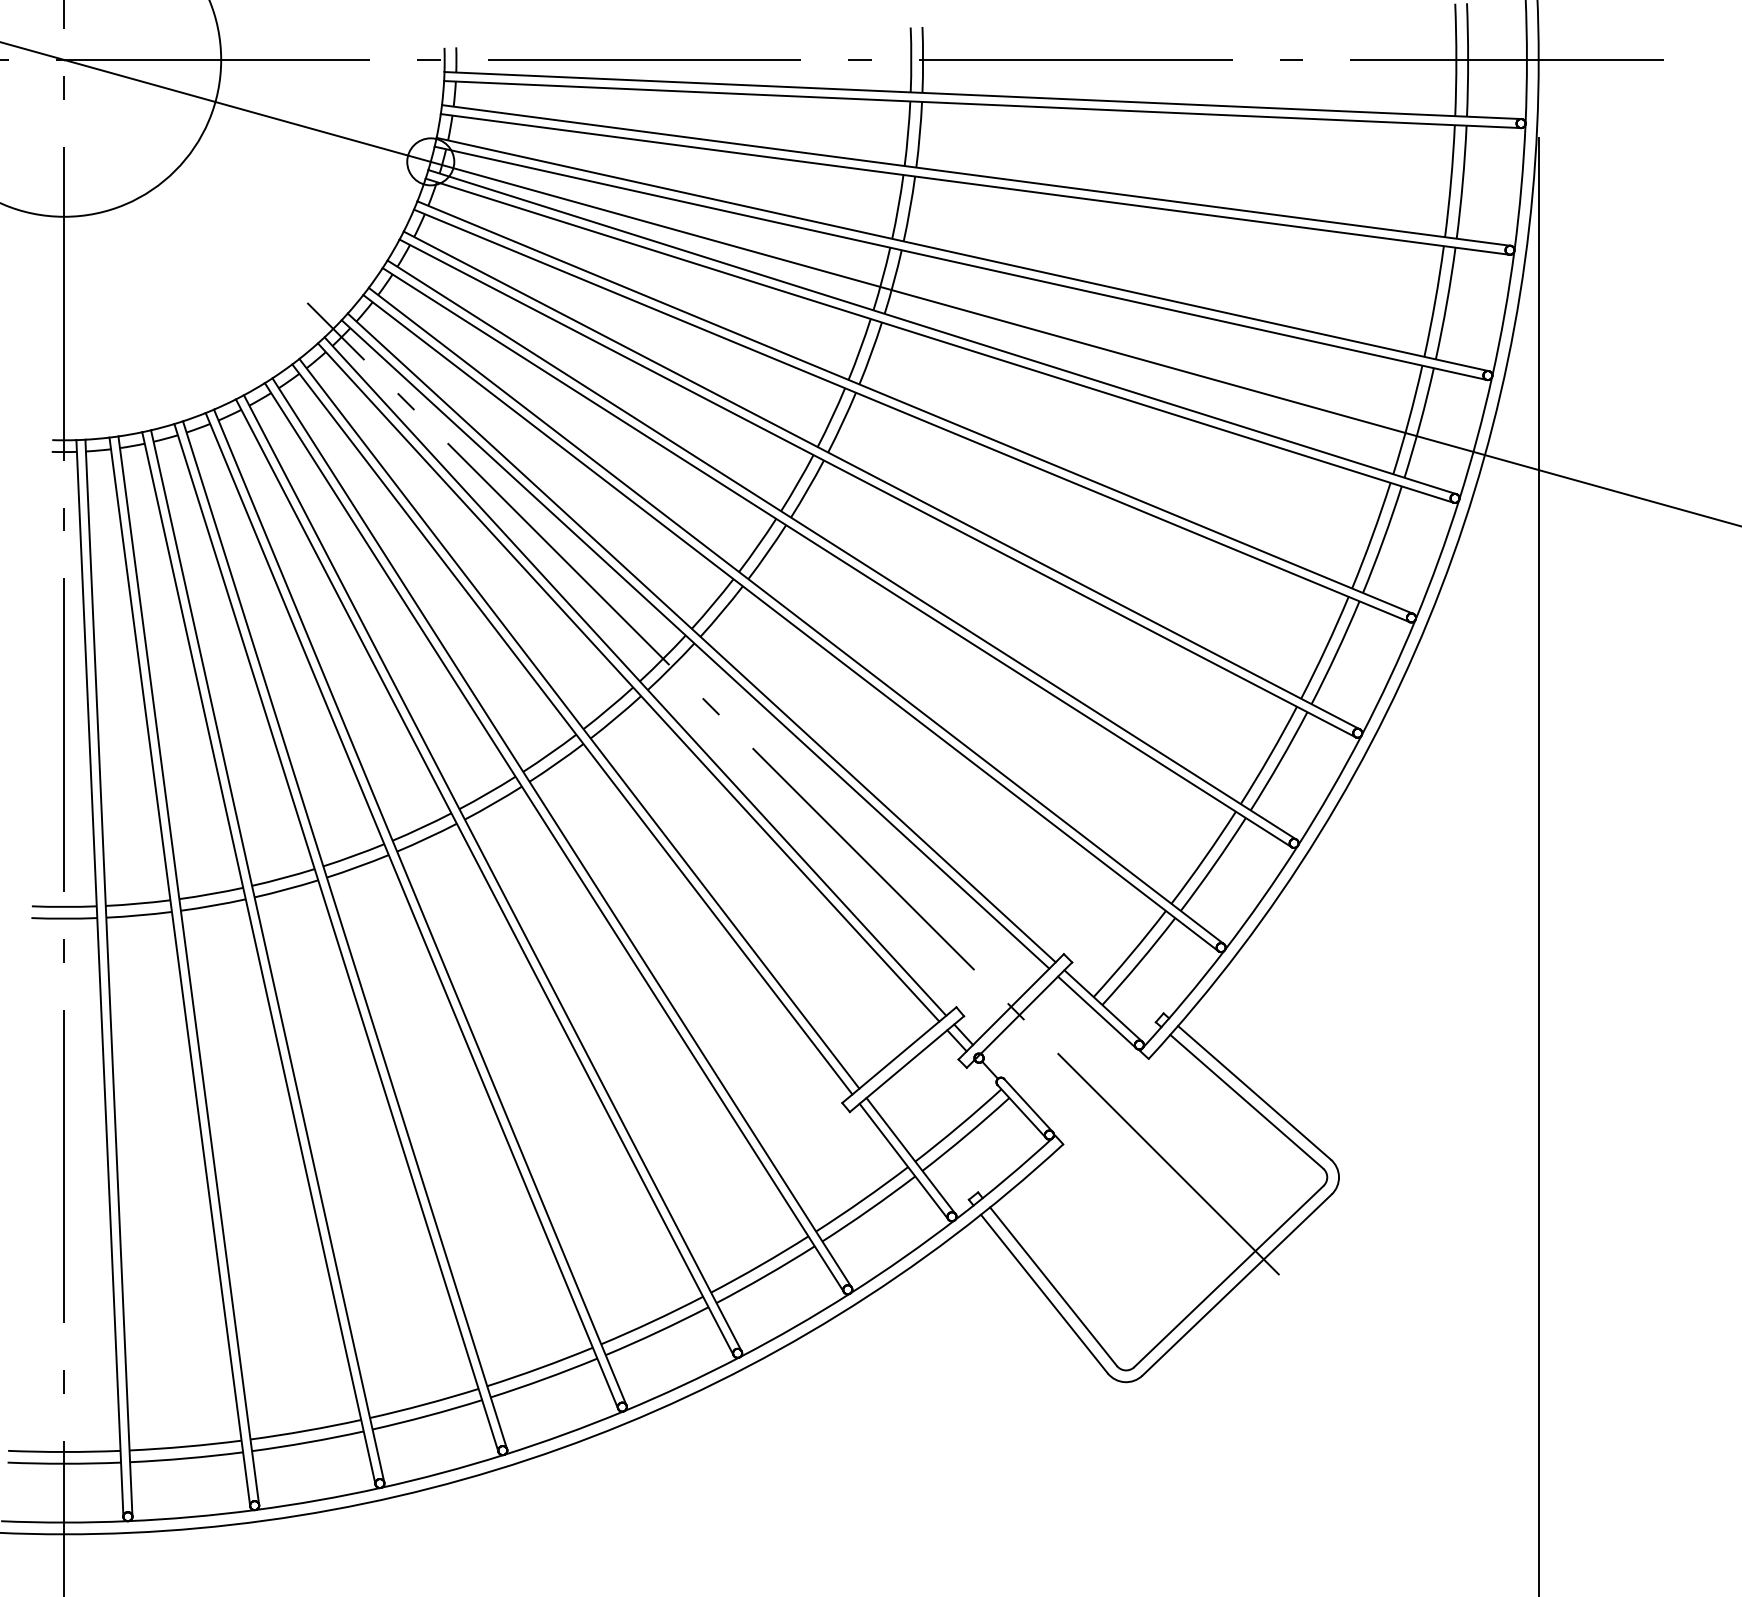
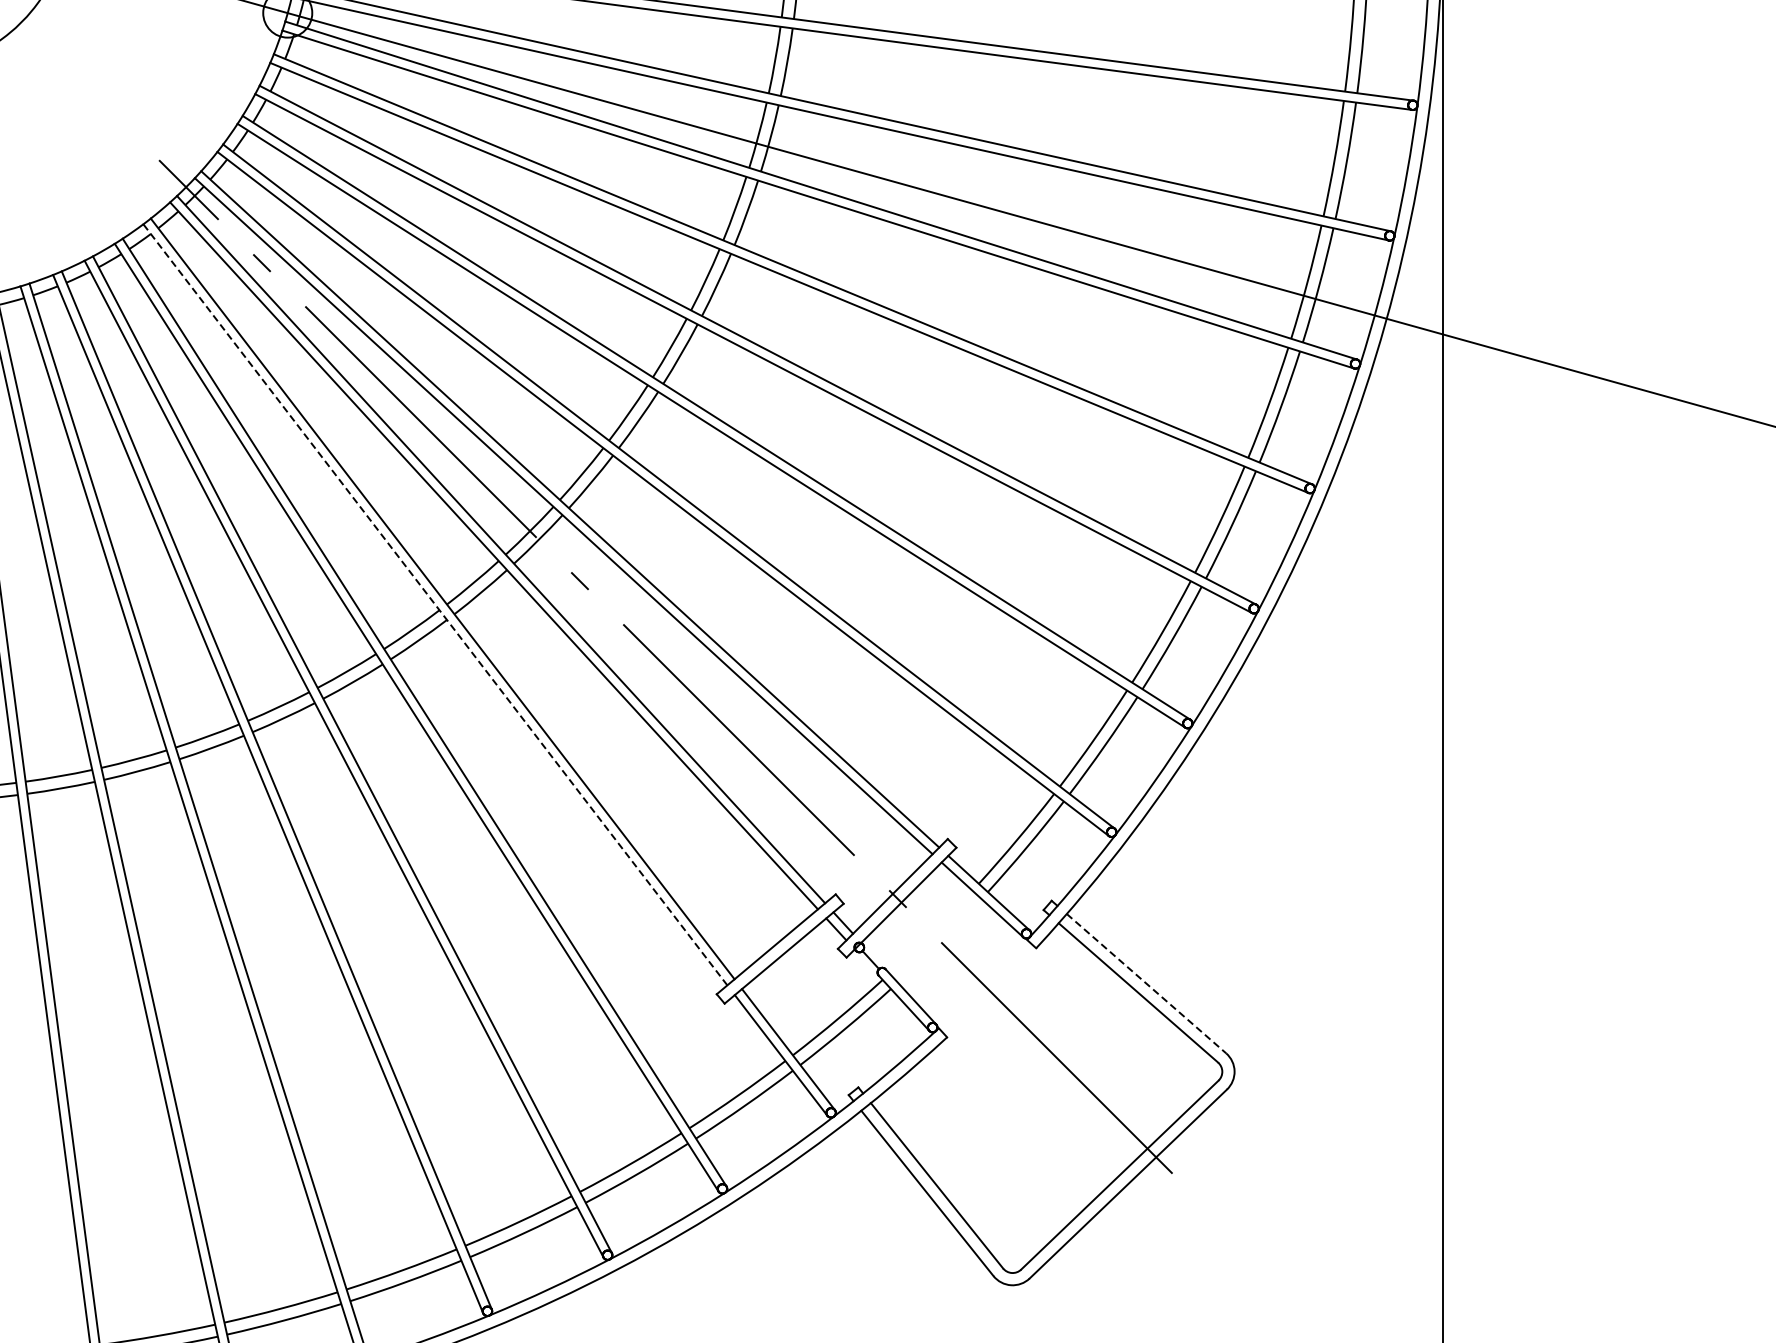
line: (572, 729) -> (435, 604), solid -> dashed
line: (1254, 1092) -> (1146, 983), solid -> dashed

